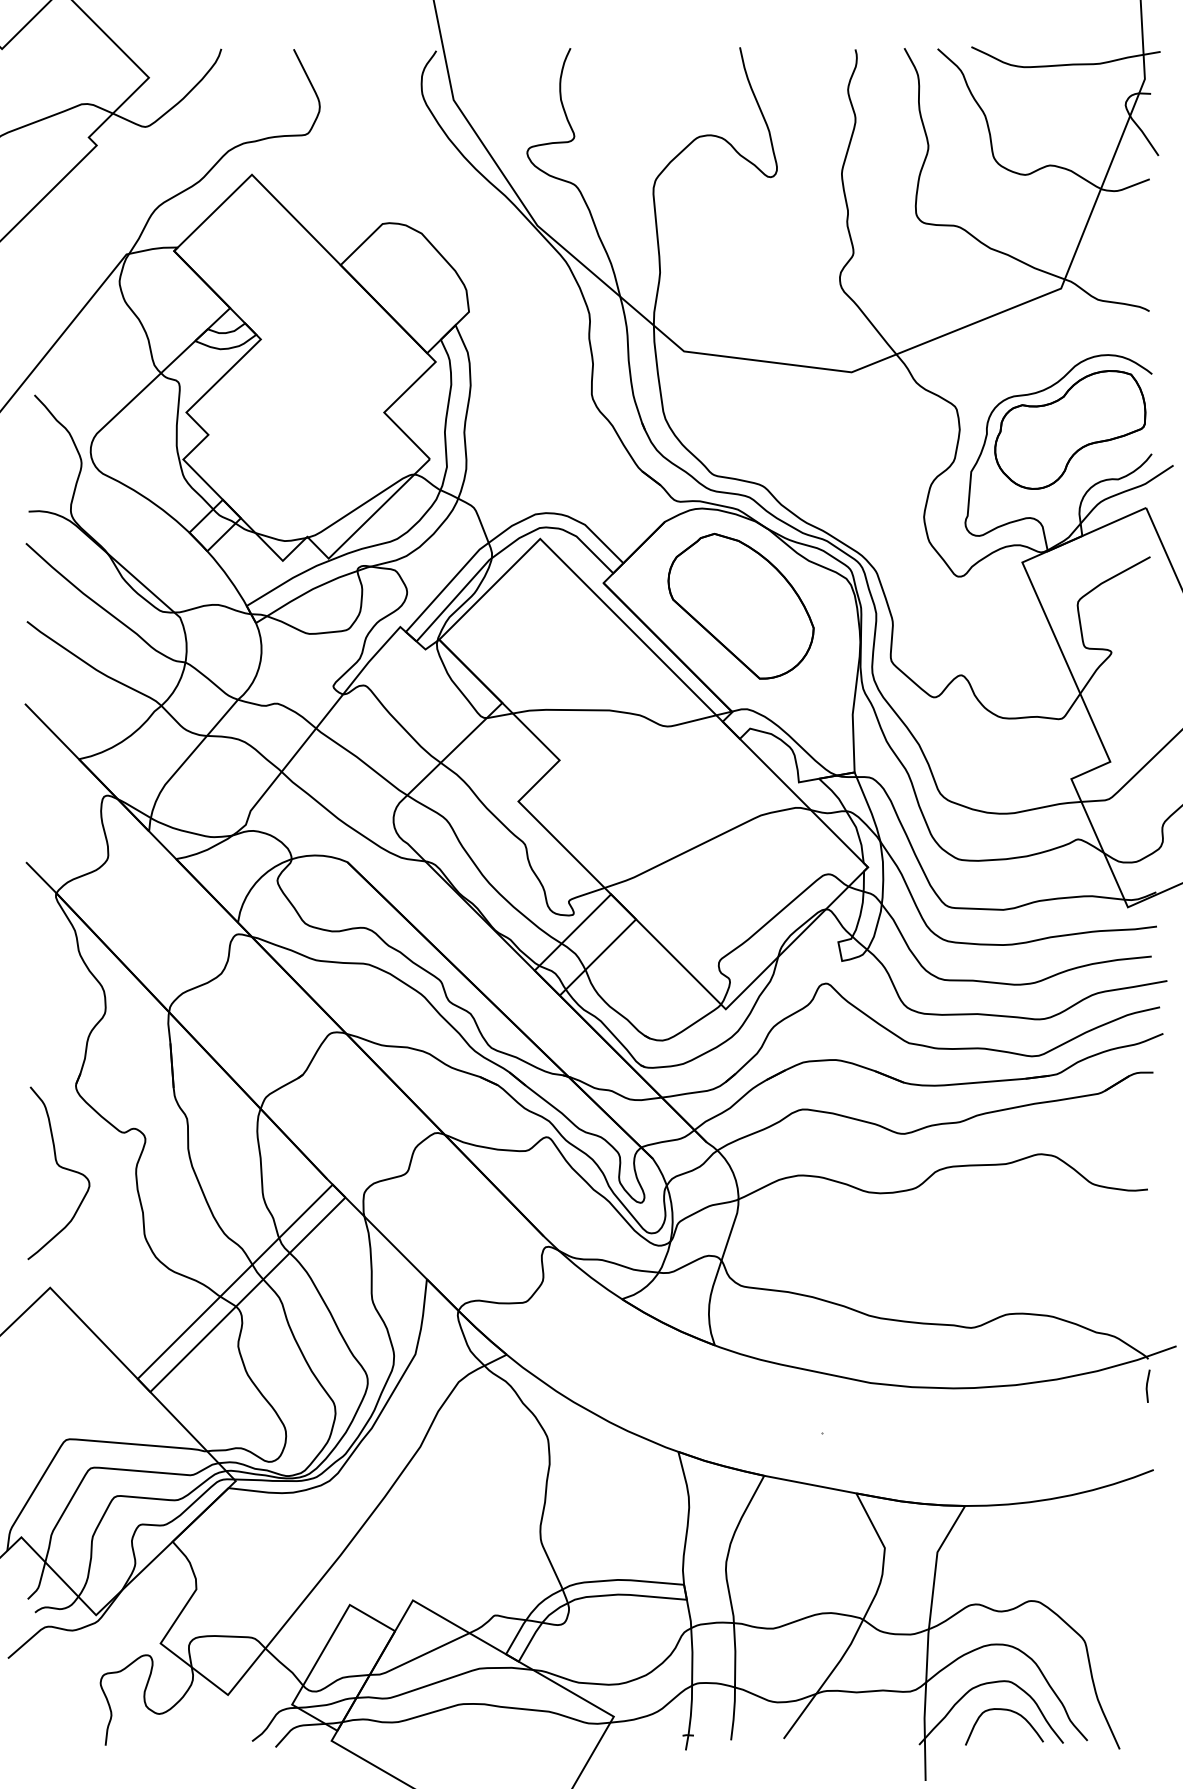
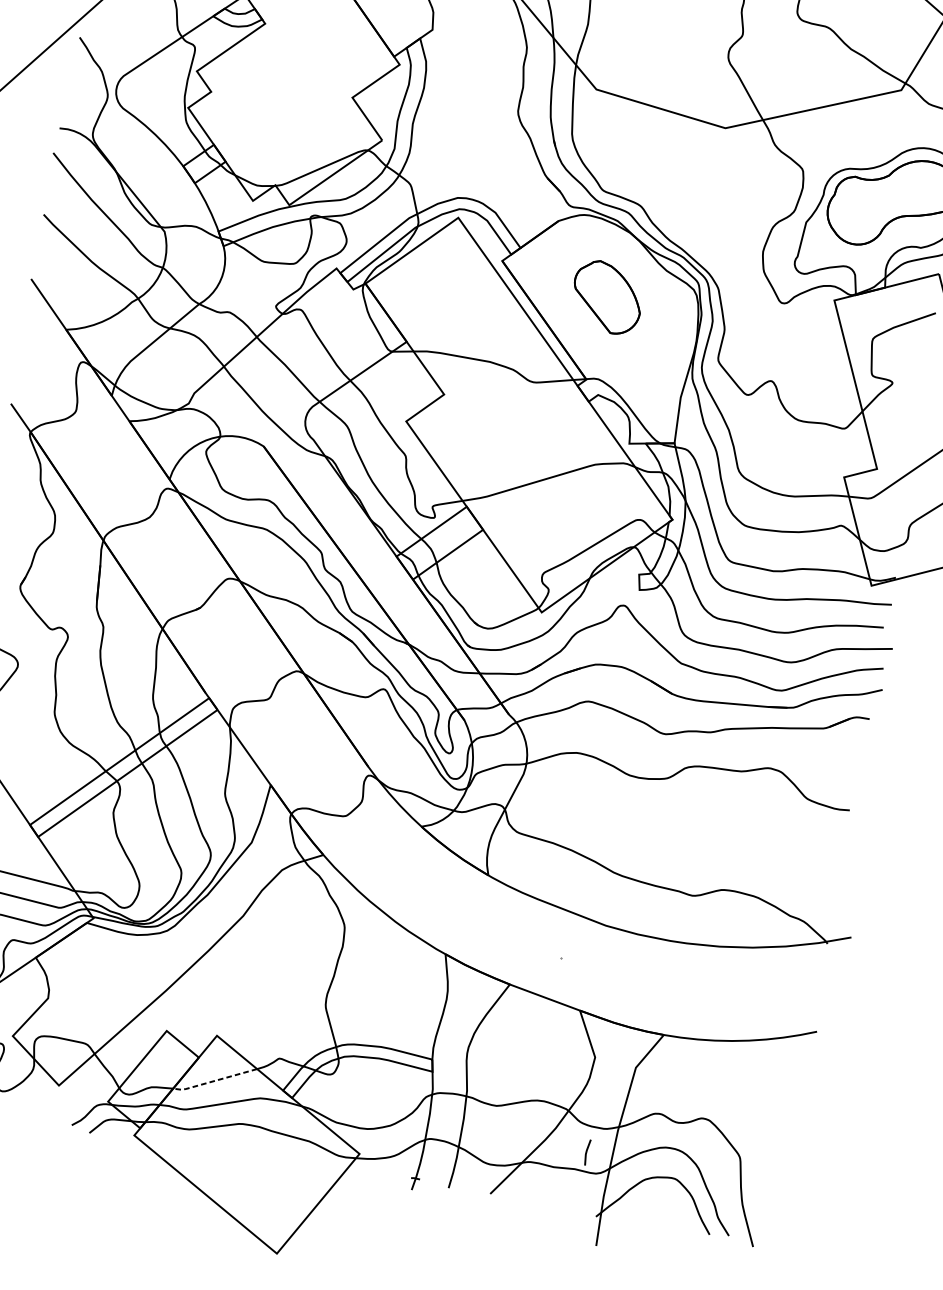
part: (740, 605) -> (607, 296), size x0.6
line: (1147, 1385) -> (586, 1151), moved
line: (419, 1657) -> (214, 1081), solid -> dashed
curve: (1009, 1711) -> (671, 1202), removed

